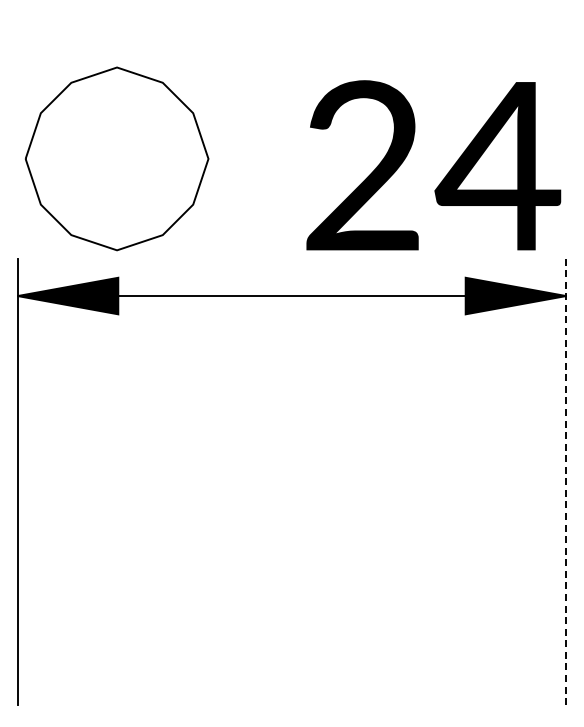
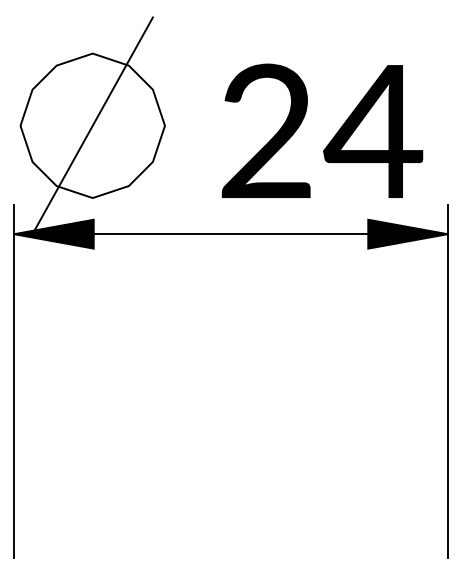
line: (116, 158) -> (92, 125), added
text: (433, 165) -> (322, 131), moved
line: (566, 482) -> (447, 381), dashed -> solid

